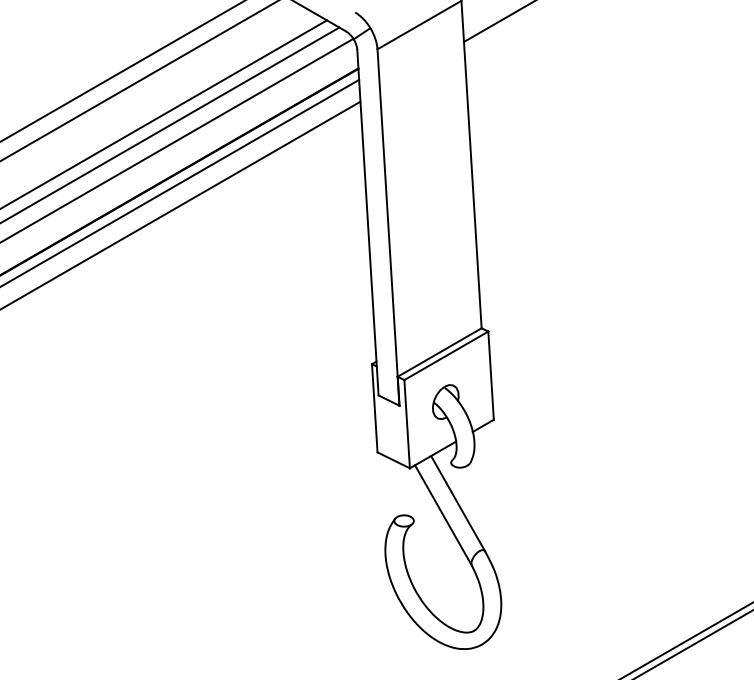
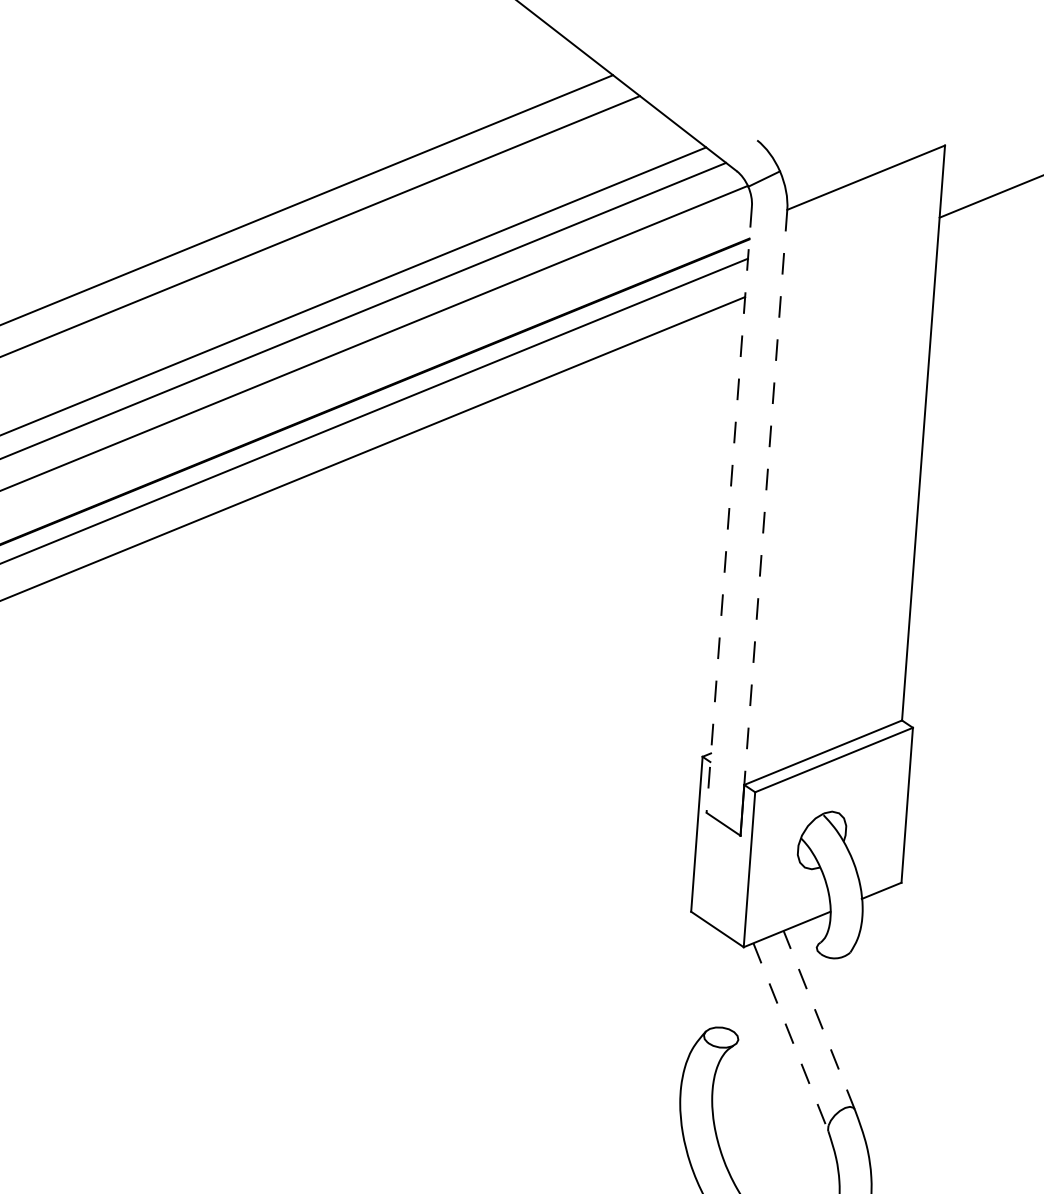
line: (387, 213) -> (765, 498), solid -> dashed
line: (367, 223) -> (728, 510), solid -> dashed
line: (458, 503) -> (819, 1020), solid -> dashed
line: (443, 515) -> (791, 1037), solid -> dashed

